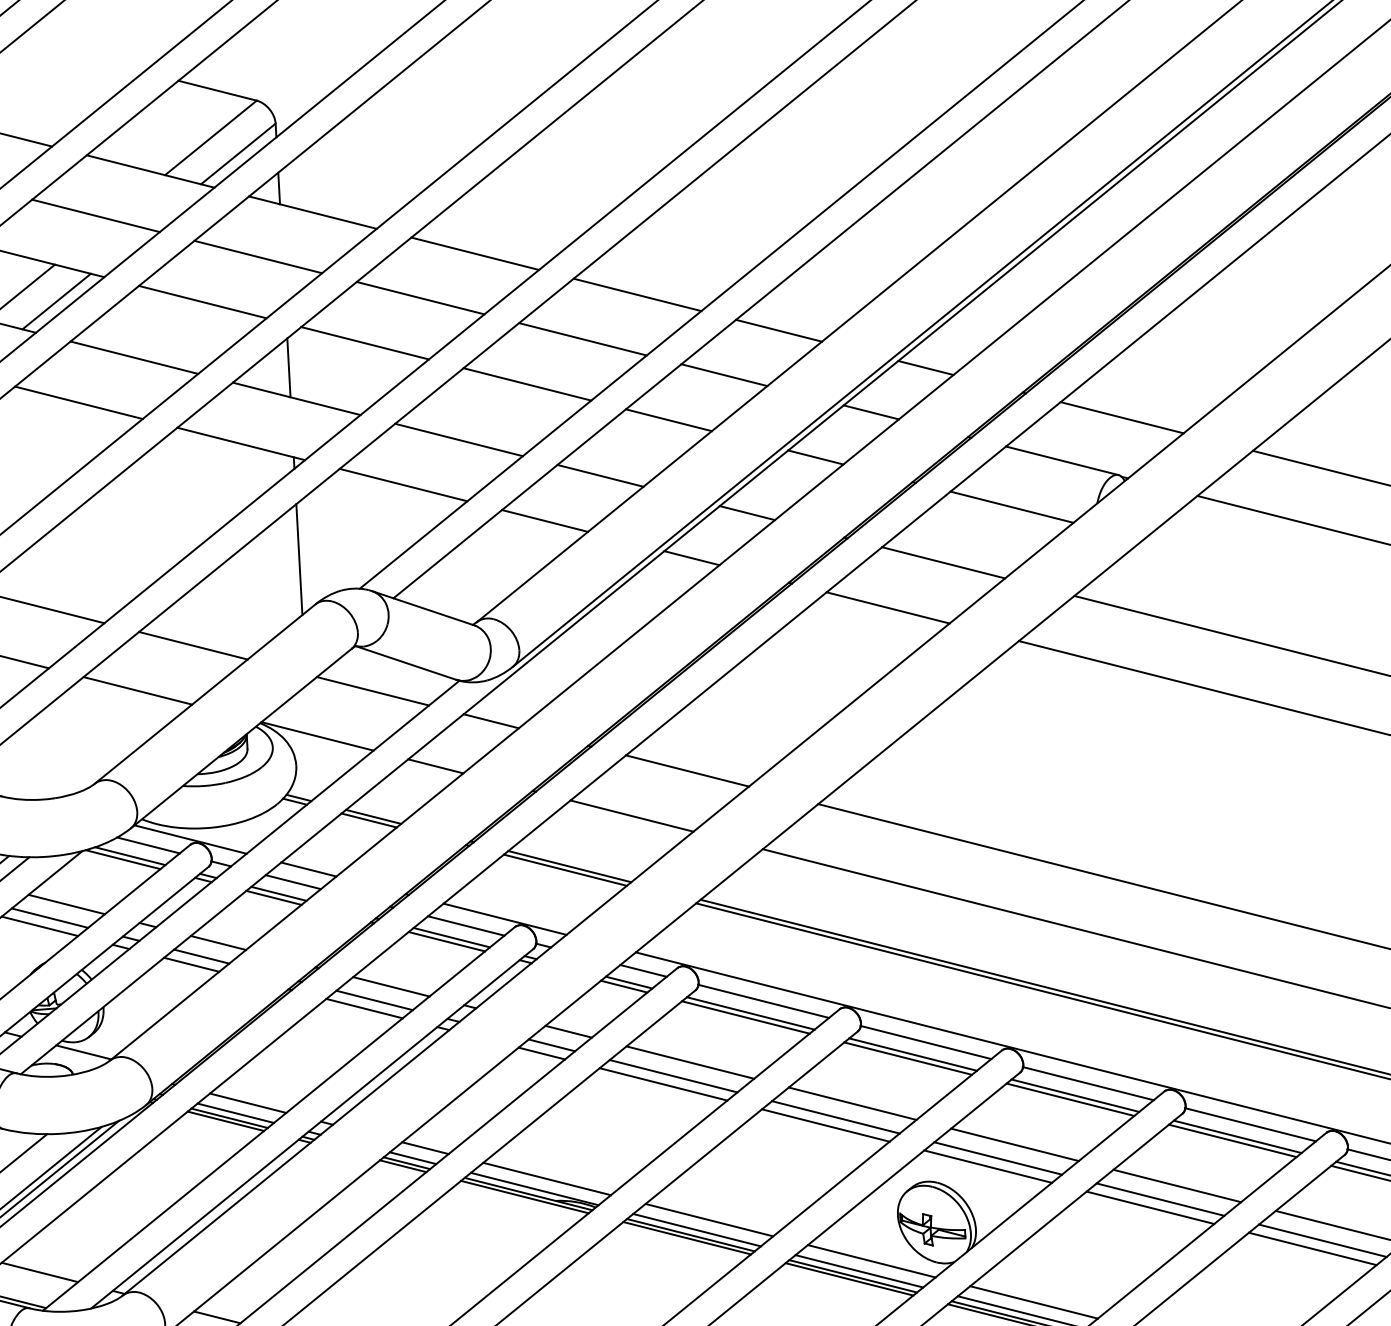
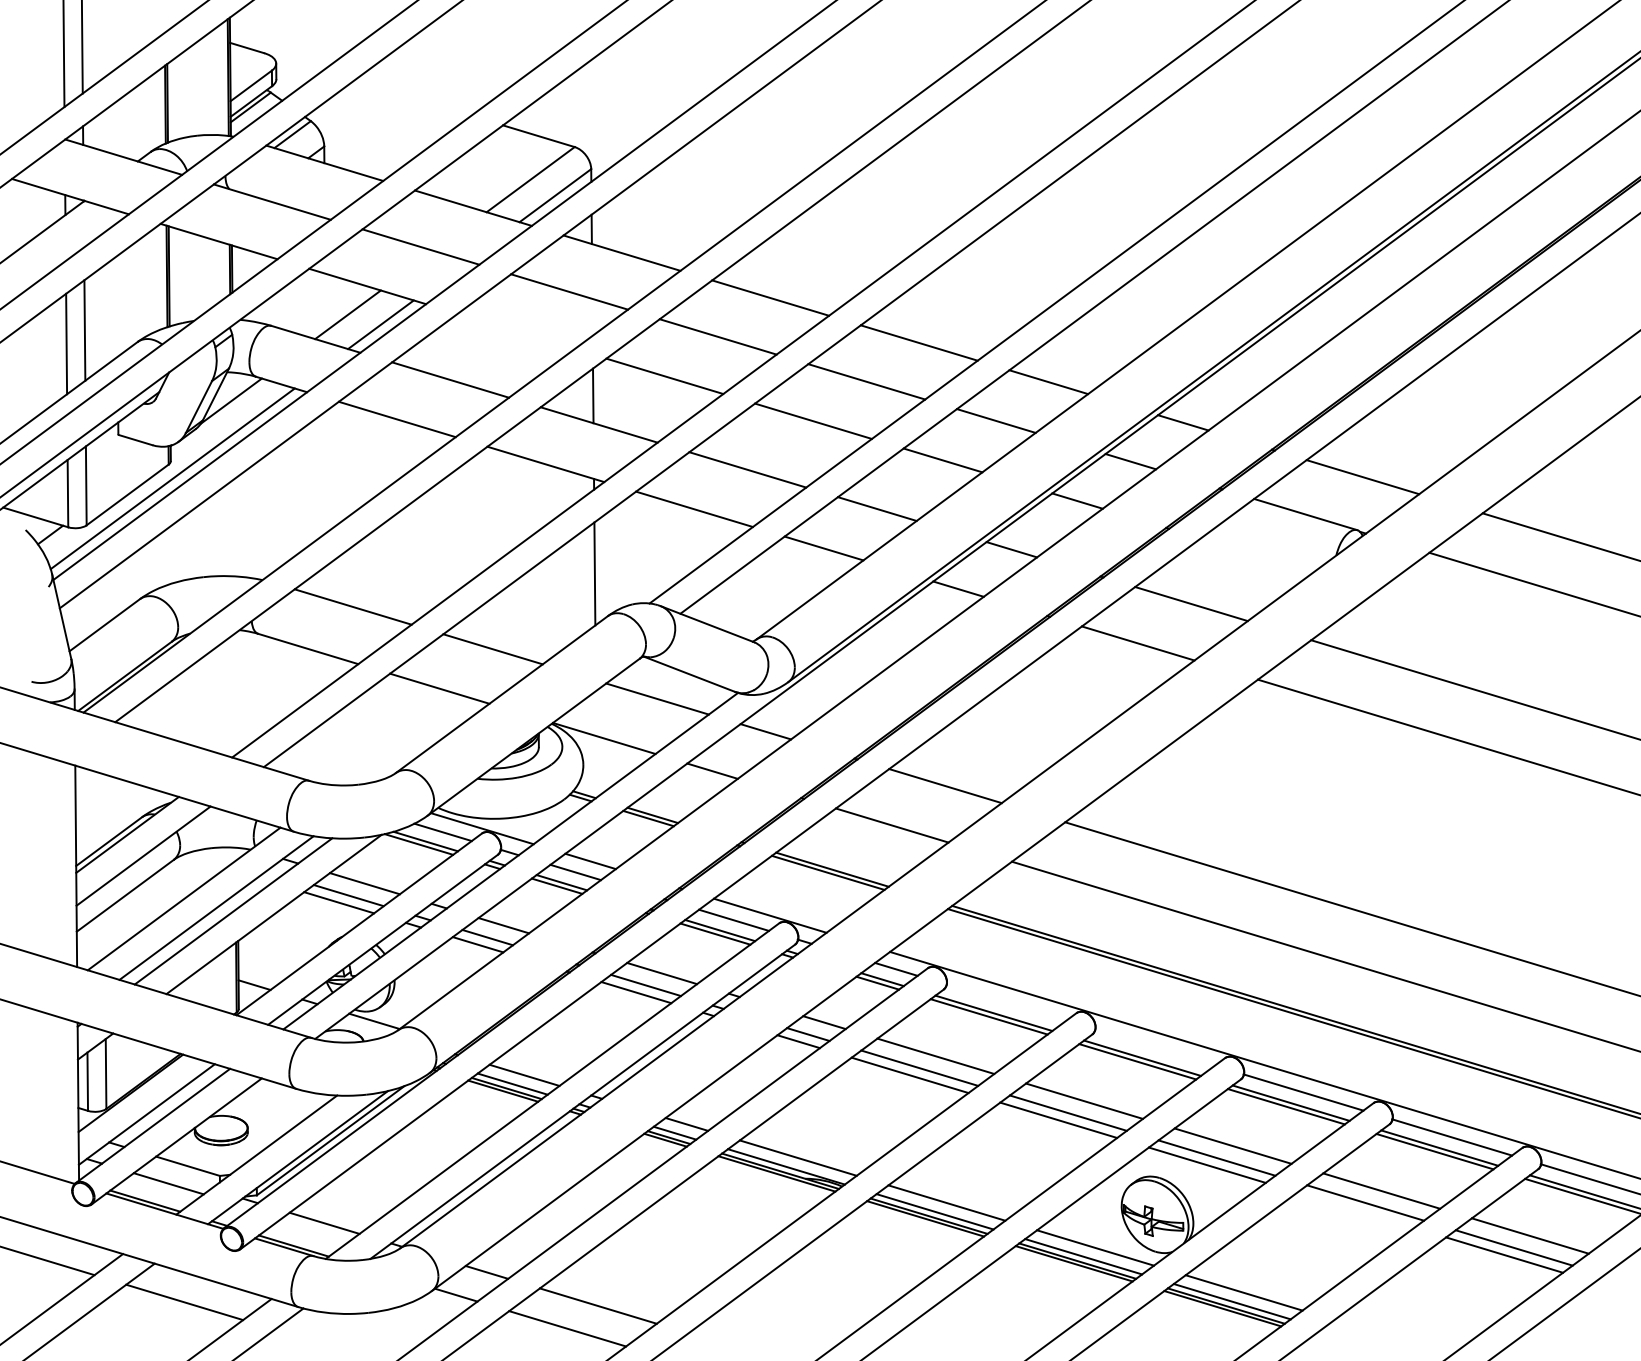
line: (201, 302) -> (515, 331), removed
line: (1011, 507) -> (1256, 555), removed
line: (763, 1001) -> (1006, 1002), removed
line: (925, 1042) -> (1154, 1047), removed
line: (1149, 1207) -> (1355, 1209), removed

